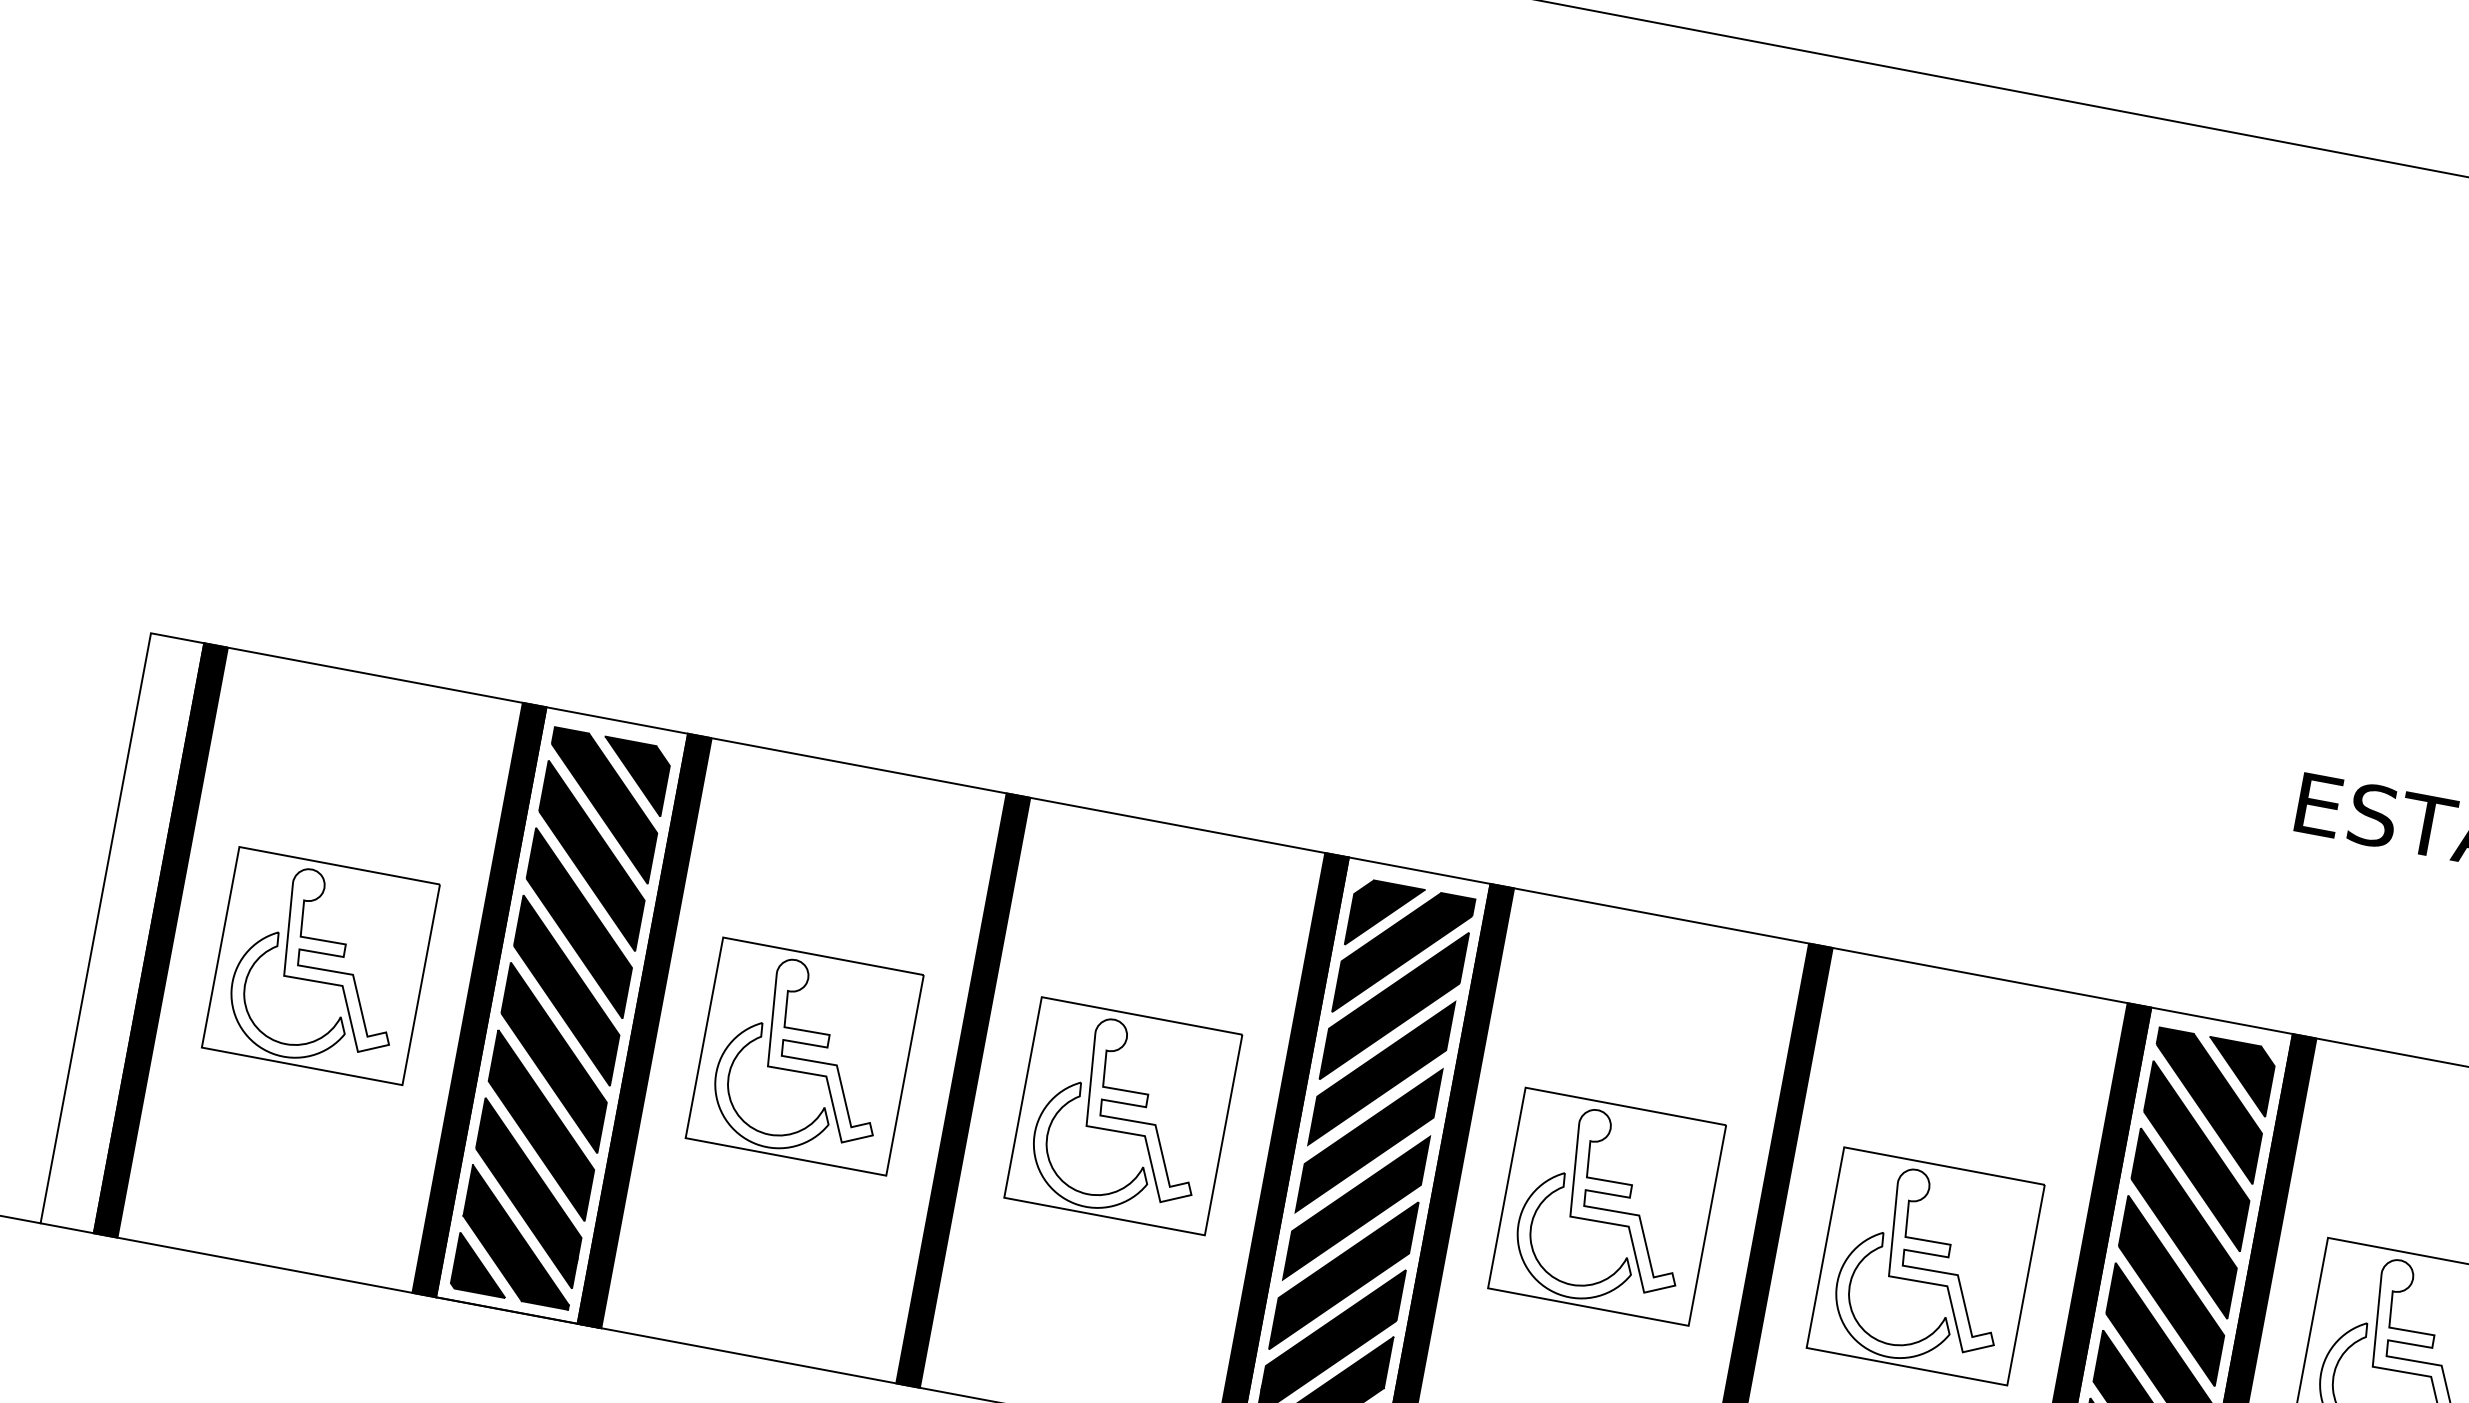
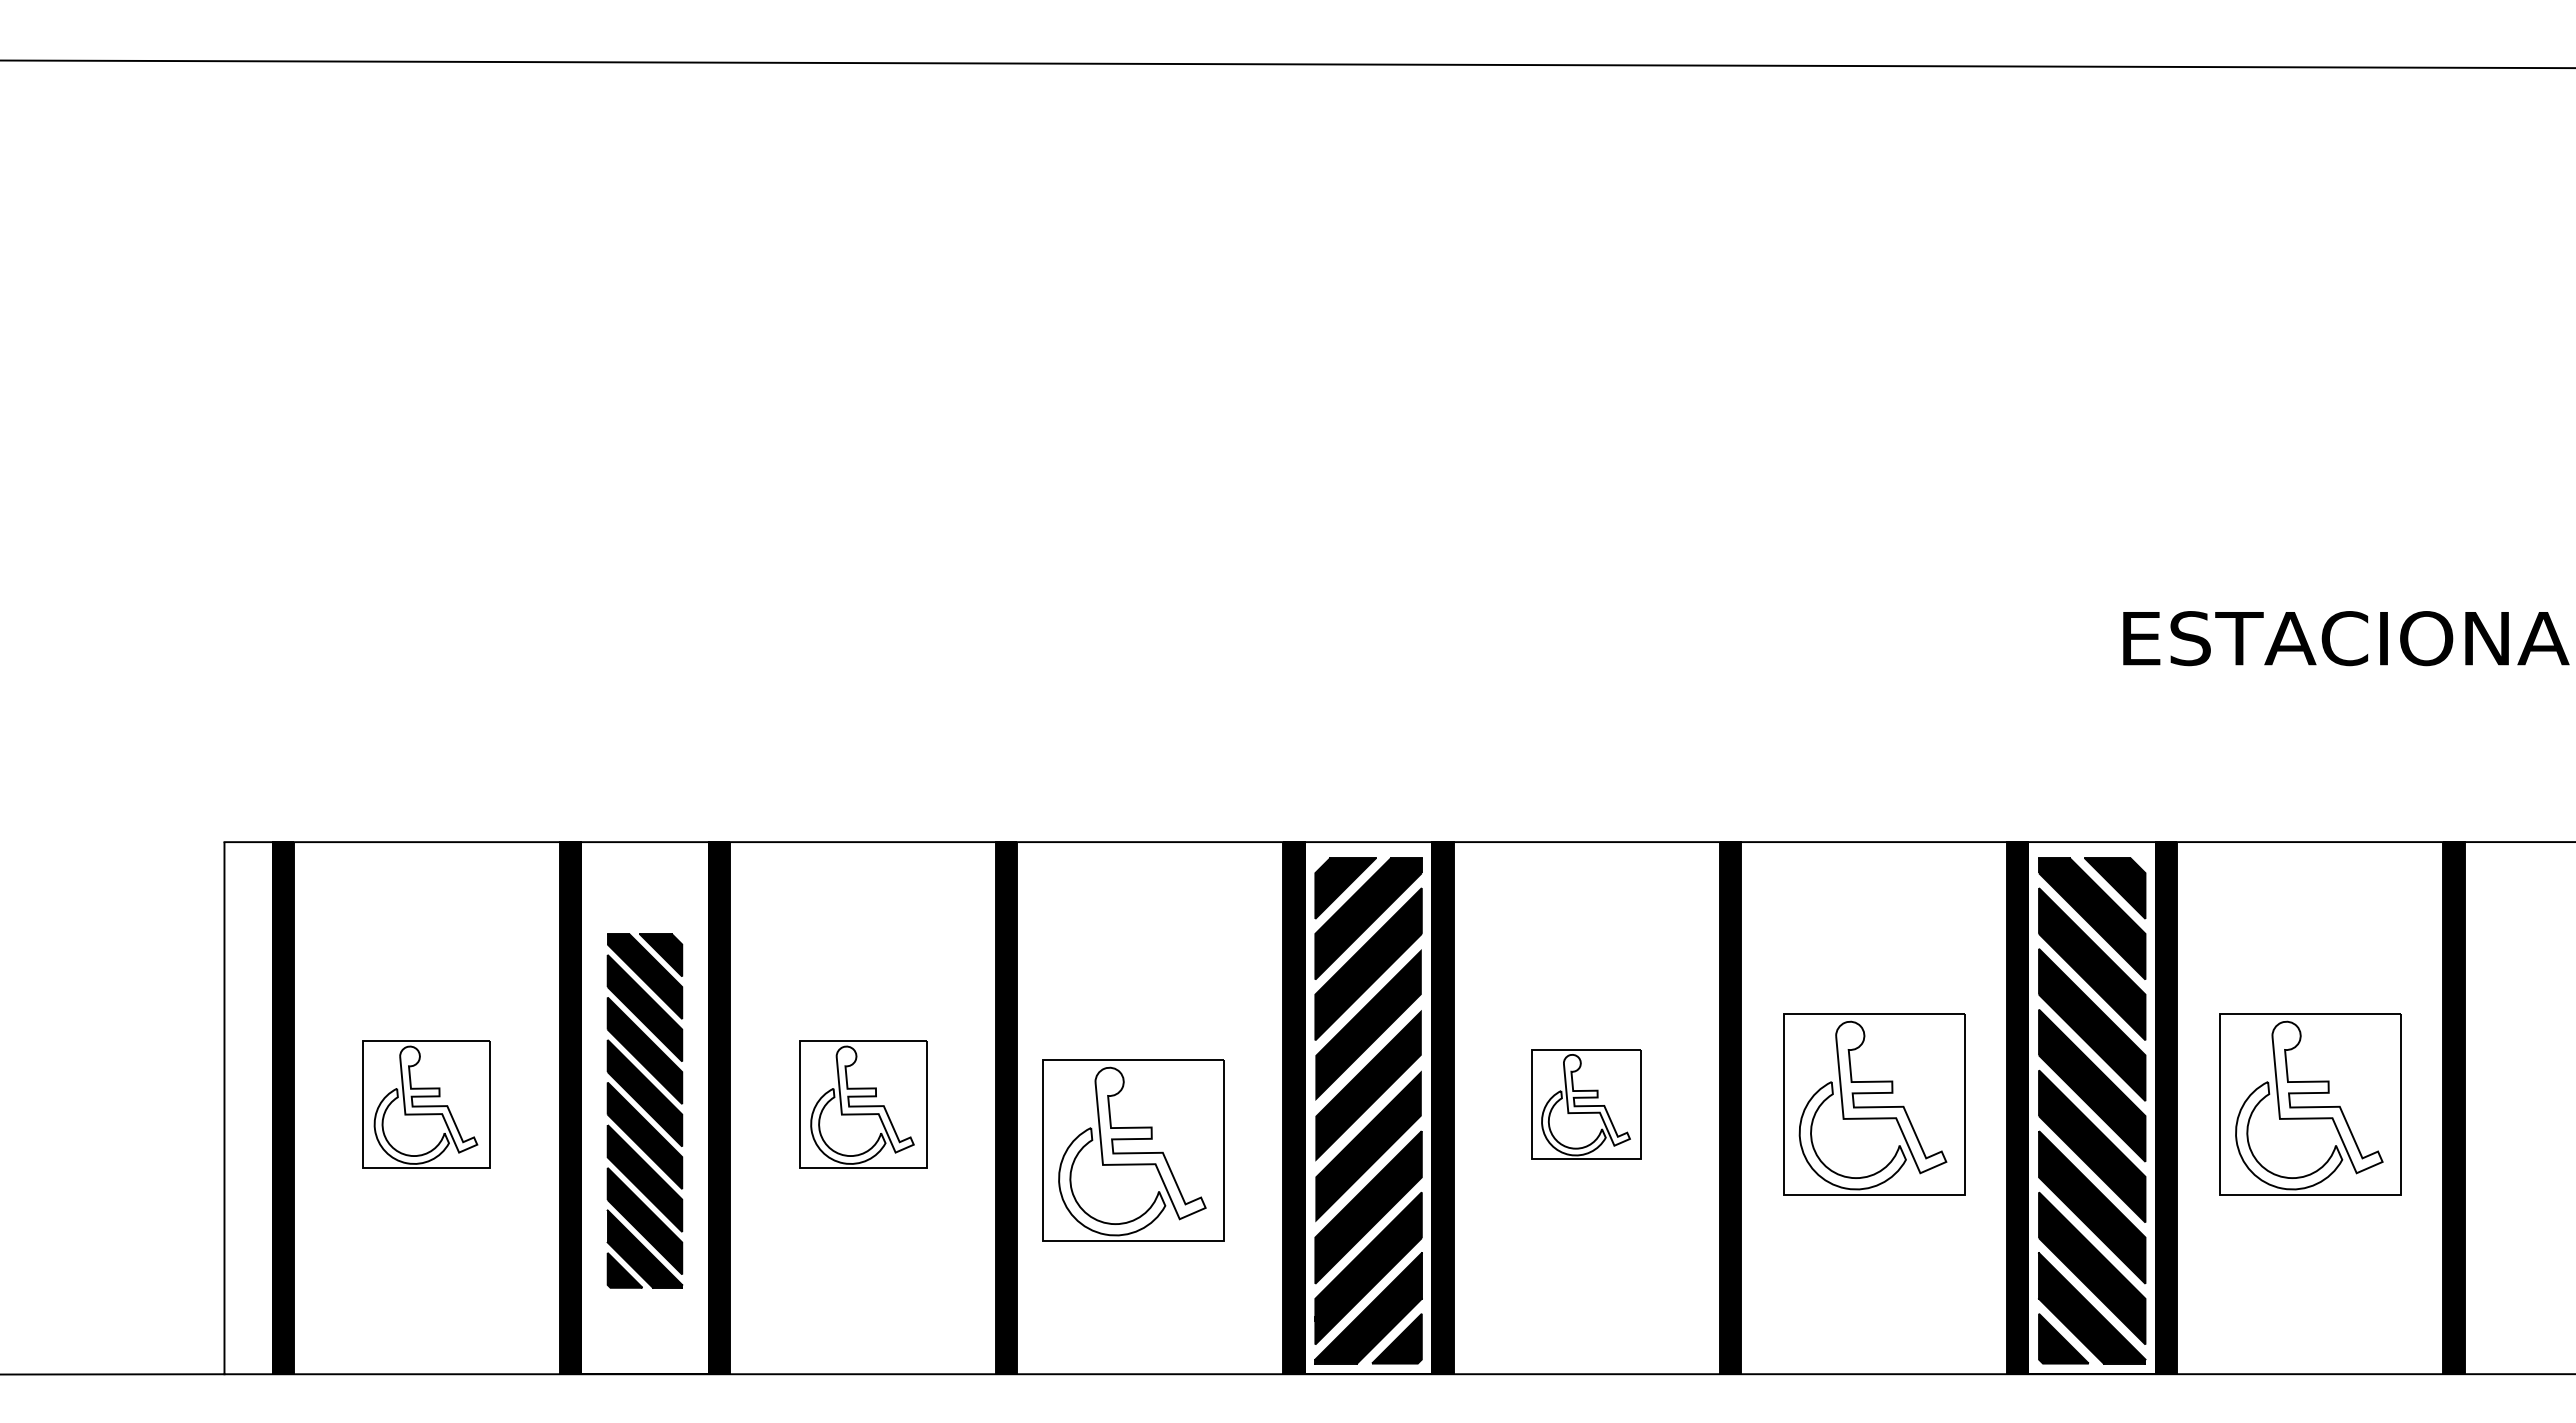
part: (320, 966) -> (426, 1104), size x0.7
part: (561, 1018) -> (644, 1110), size x0.7
part: (805, 1056) -> (863, 1104), size x0.7
part: (1123, 1116) -> (1133, 1150), moved
part: (1606, 1206) -> (1586, 1104), size x0.6

